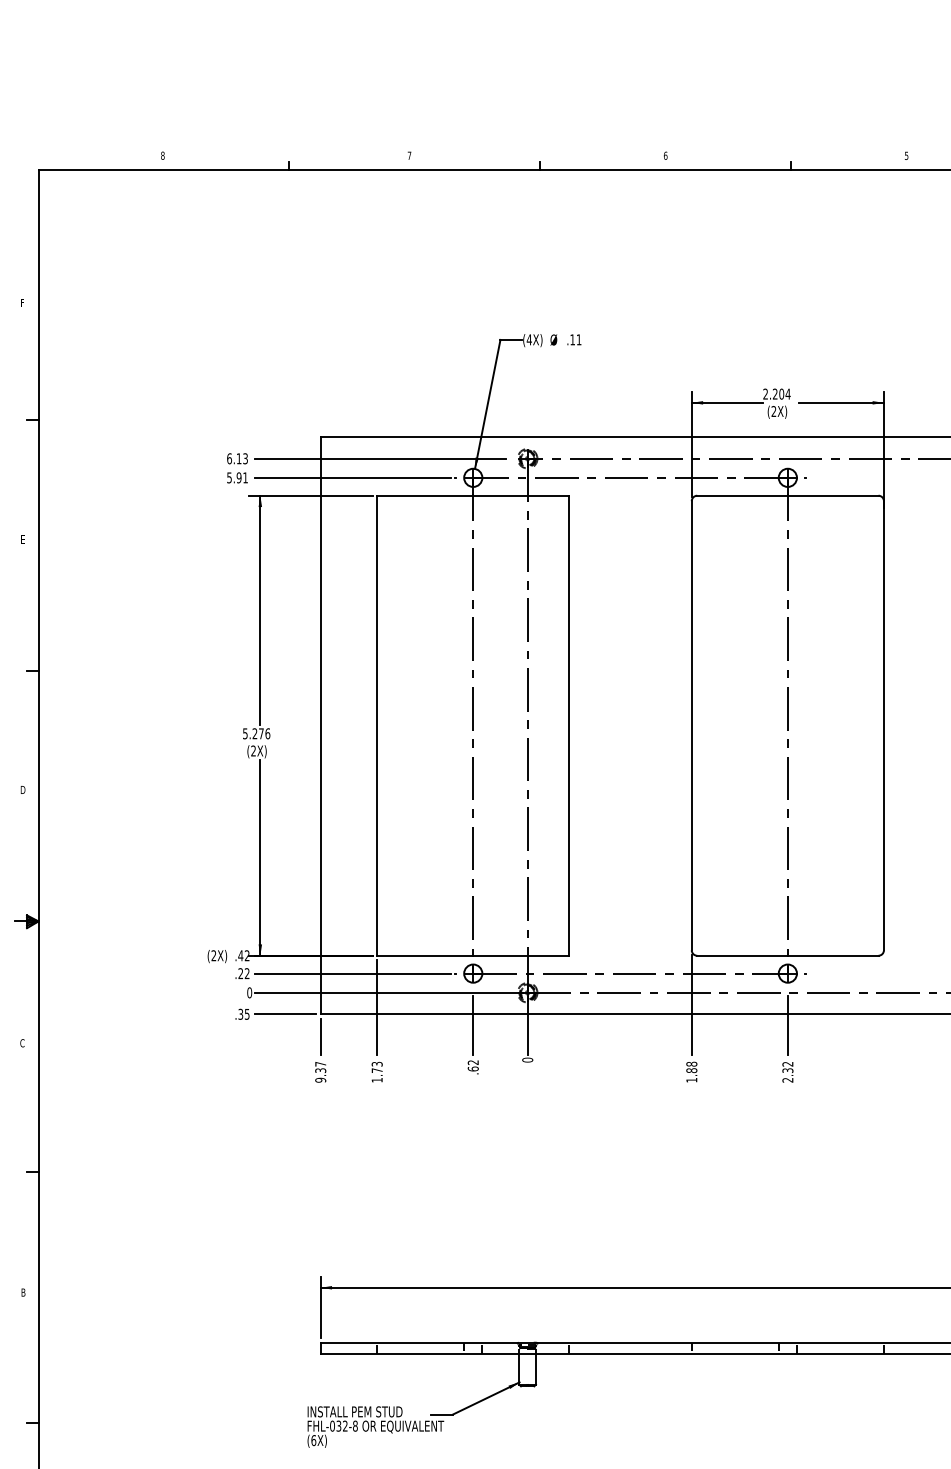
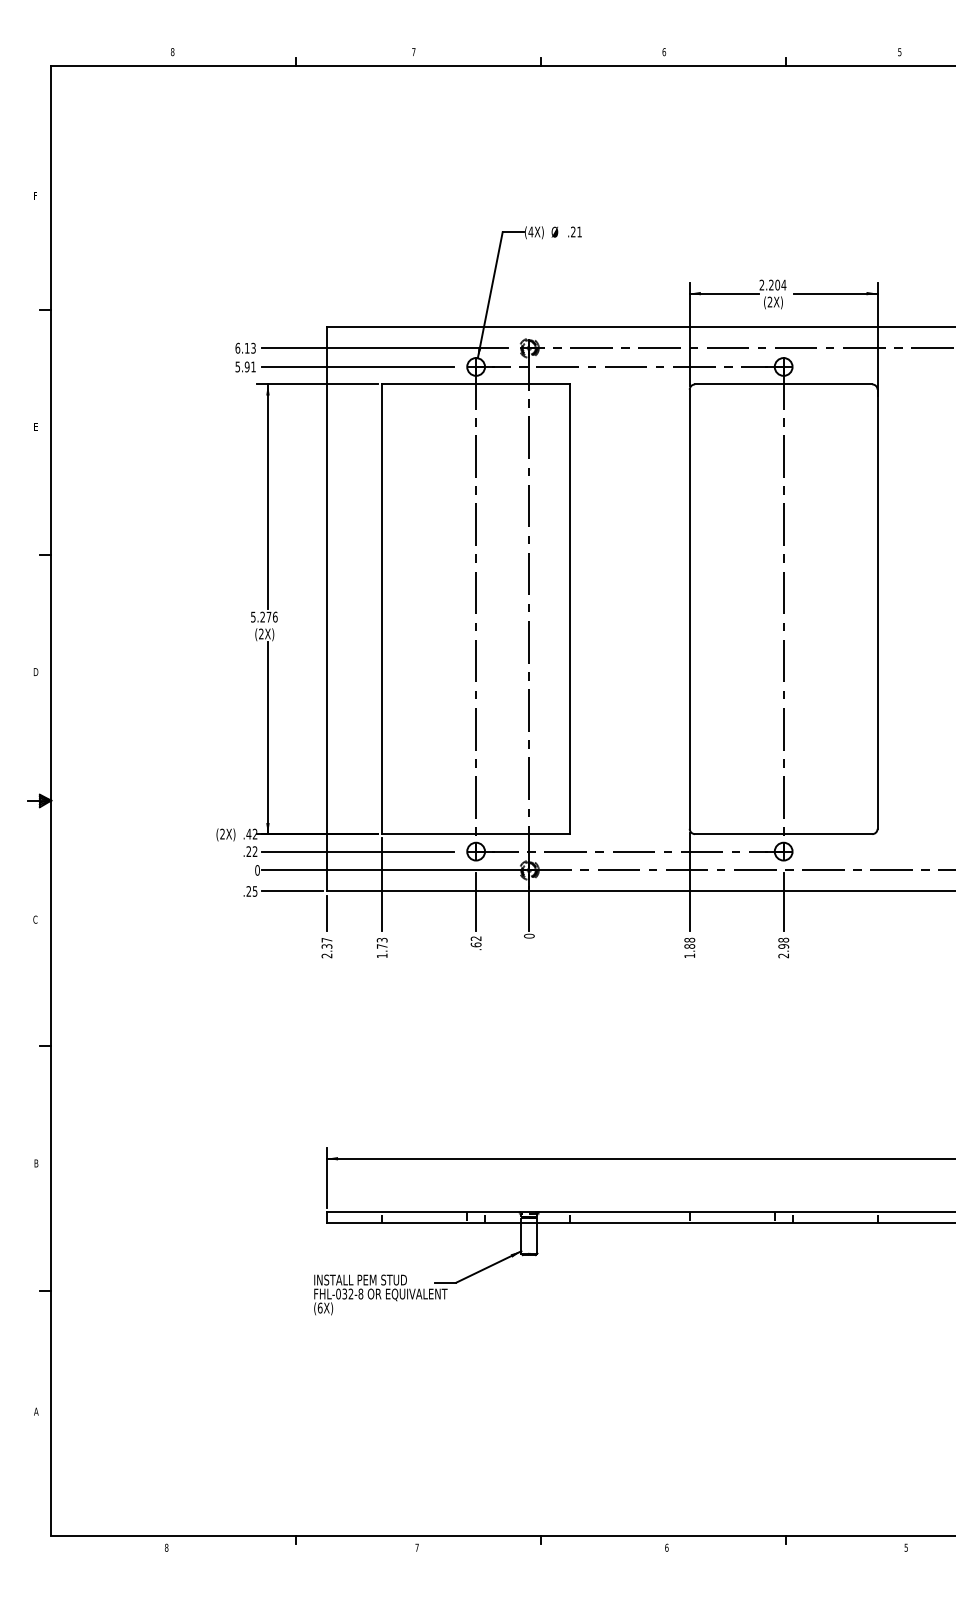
text: (572, 339) -> (573, 231), .11 -> .21
text: (240, 1014) -> (248, 891), .35 -> .25
text: (787, 1066) -> (783, 942), 2.32 -> 2.98
text: (320, 1079) -> (326, 955), 9.37 -> 2.37

